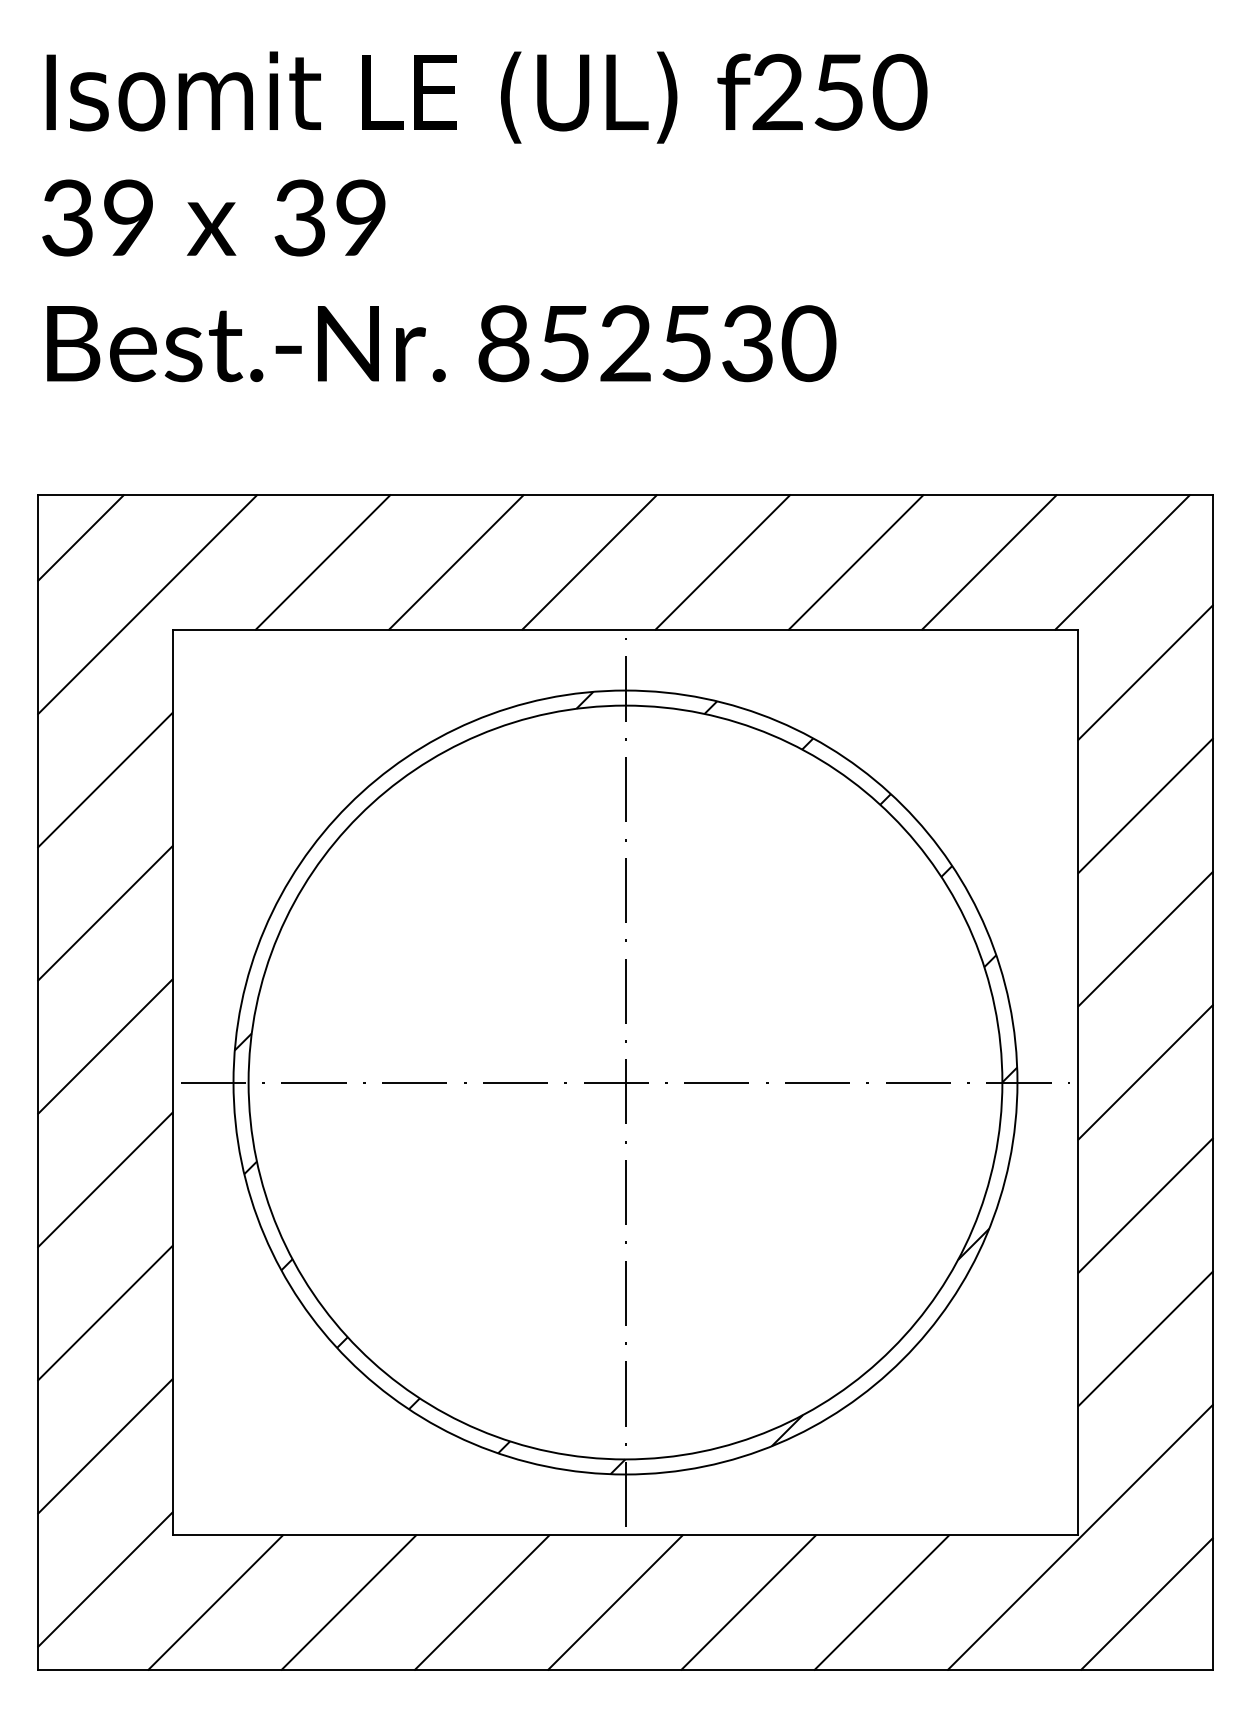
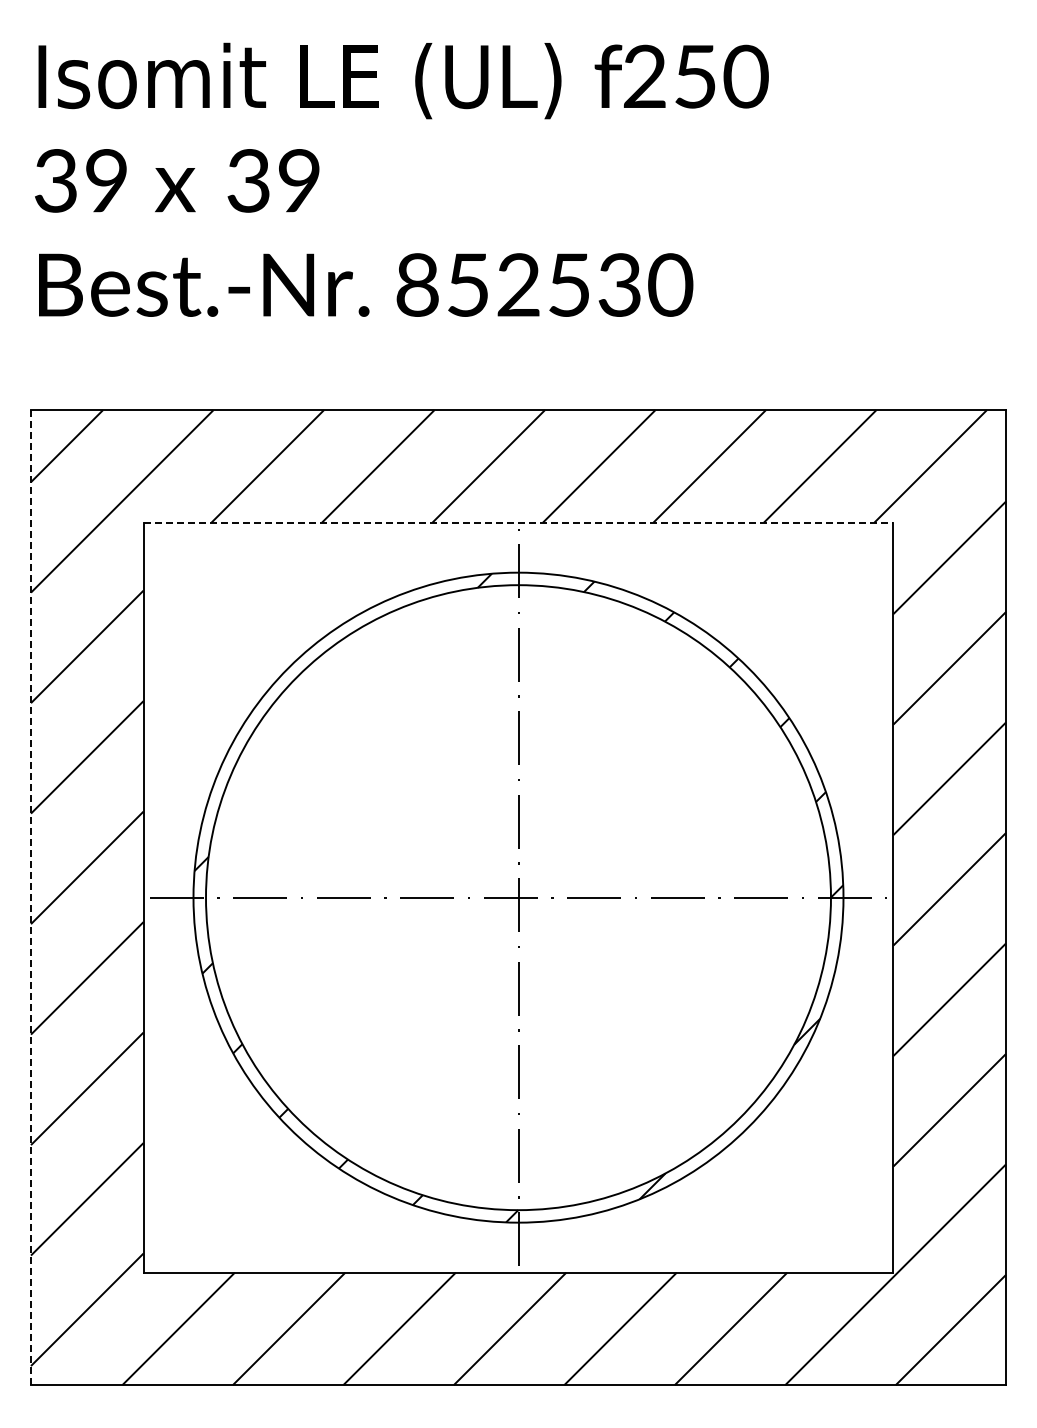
line: (625, 630) -> (518, 522), solid -> dashed
line: (38, 1082) -> (31, 897), solid -> dashed

